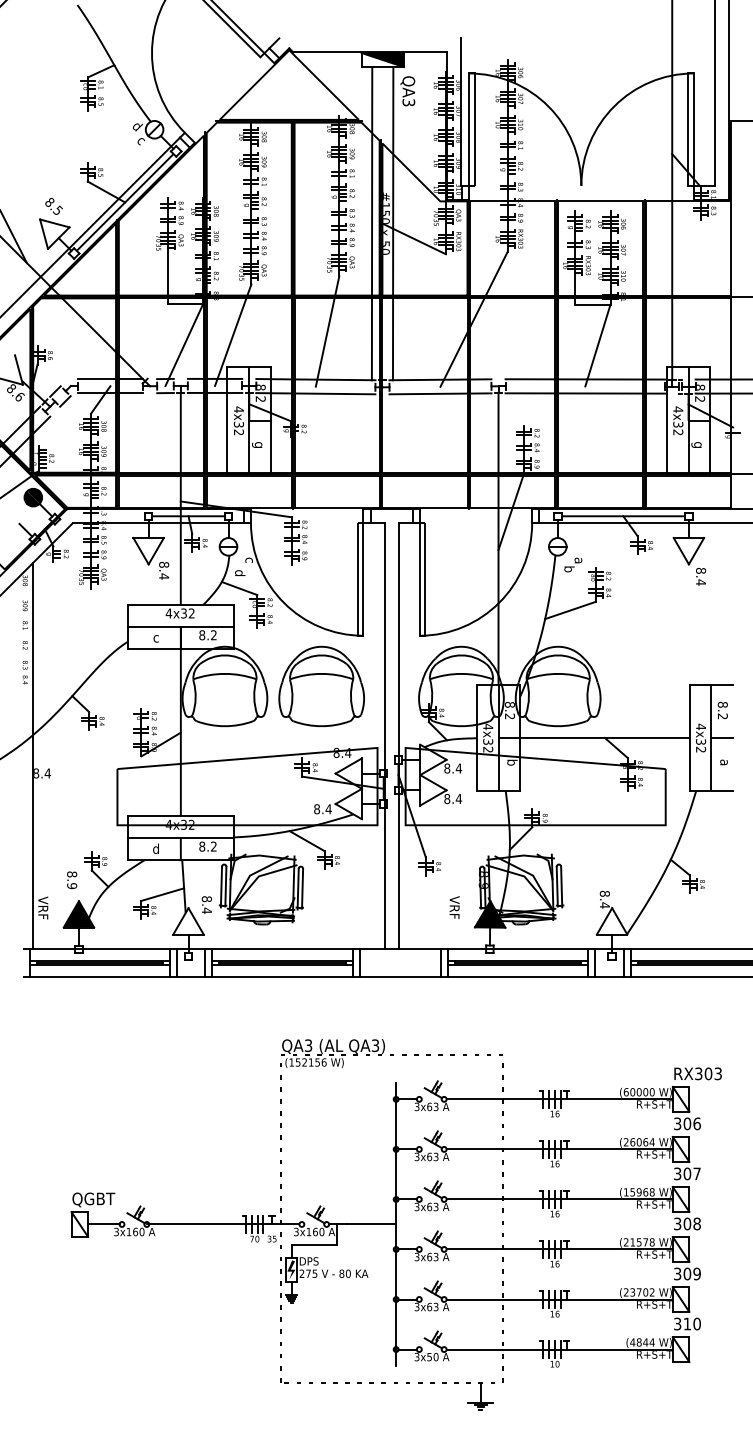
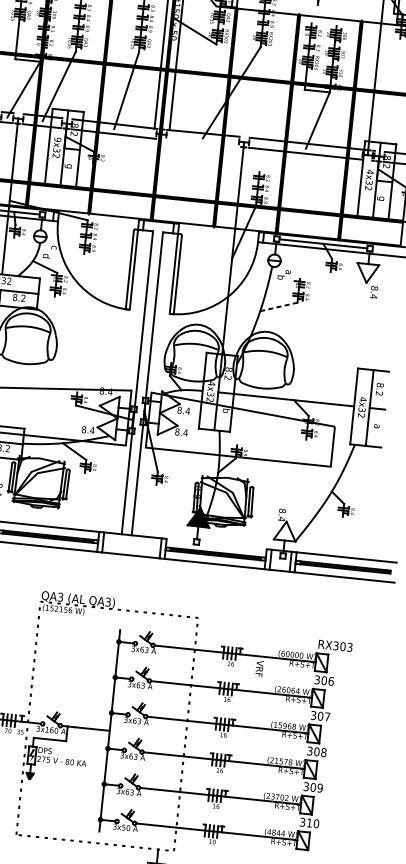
line: (440, 393) -> (202, 143), removed
text: (238, 409) -> (57, 139), 4x32 -> 9x32
line: (570, 610) -> (278, 306), solid -> dashed
part: (321, 686) -> (96, 342), removed
text: (454, 907) -> (259, 668), moved
line: (517, 949) -> (216, 544), removed

